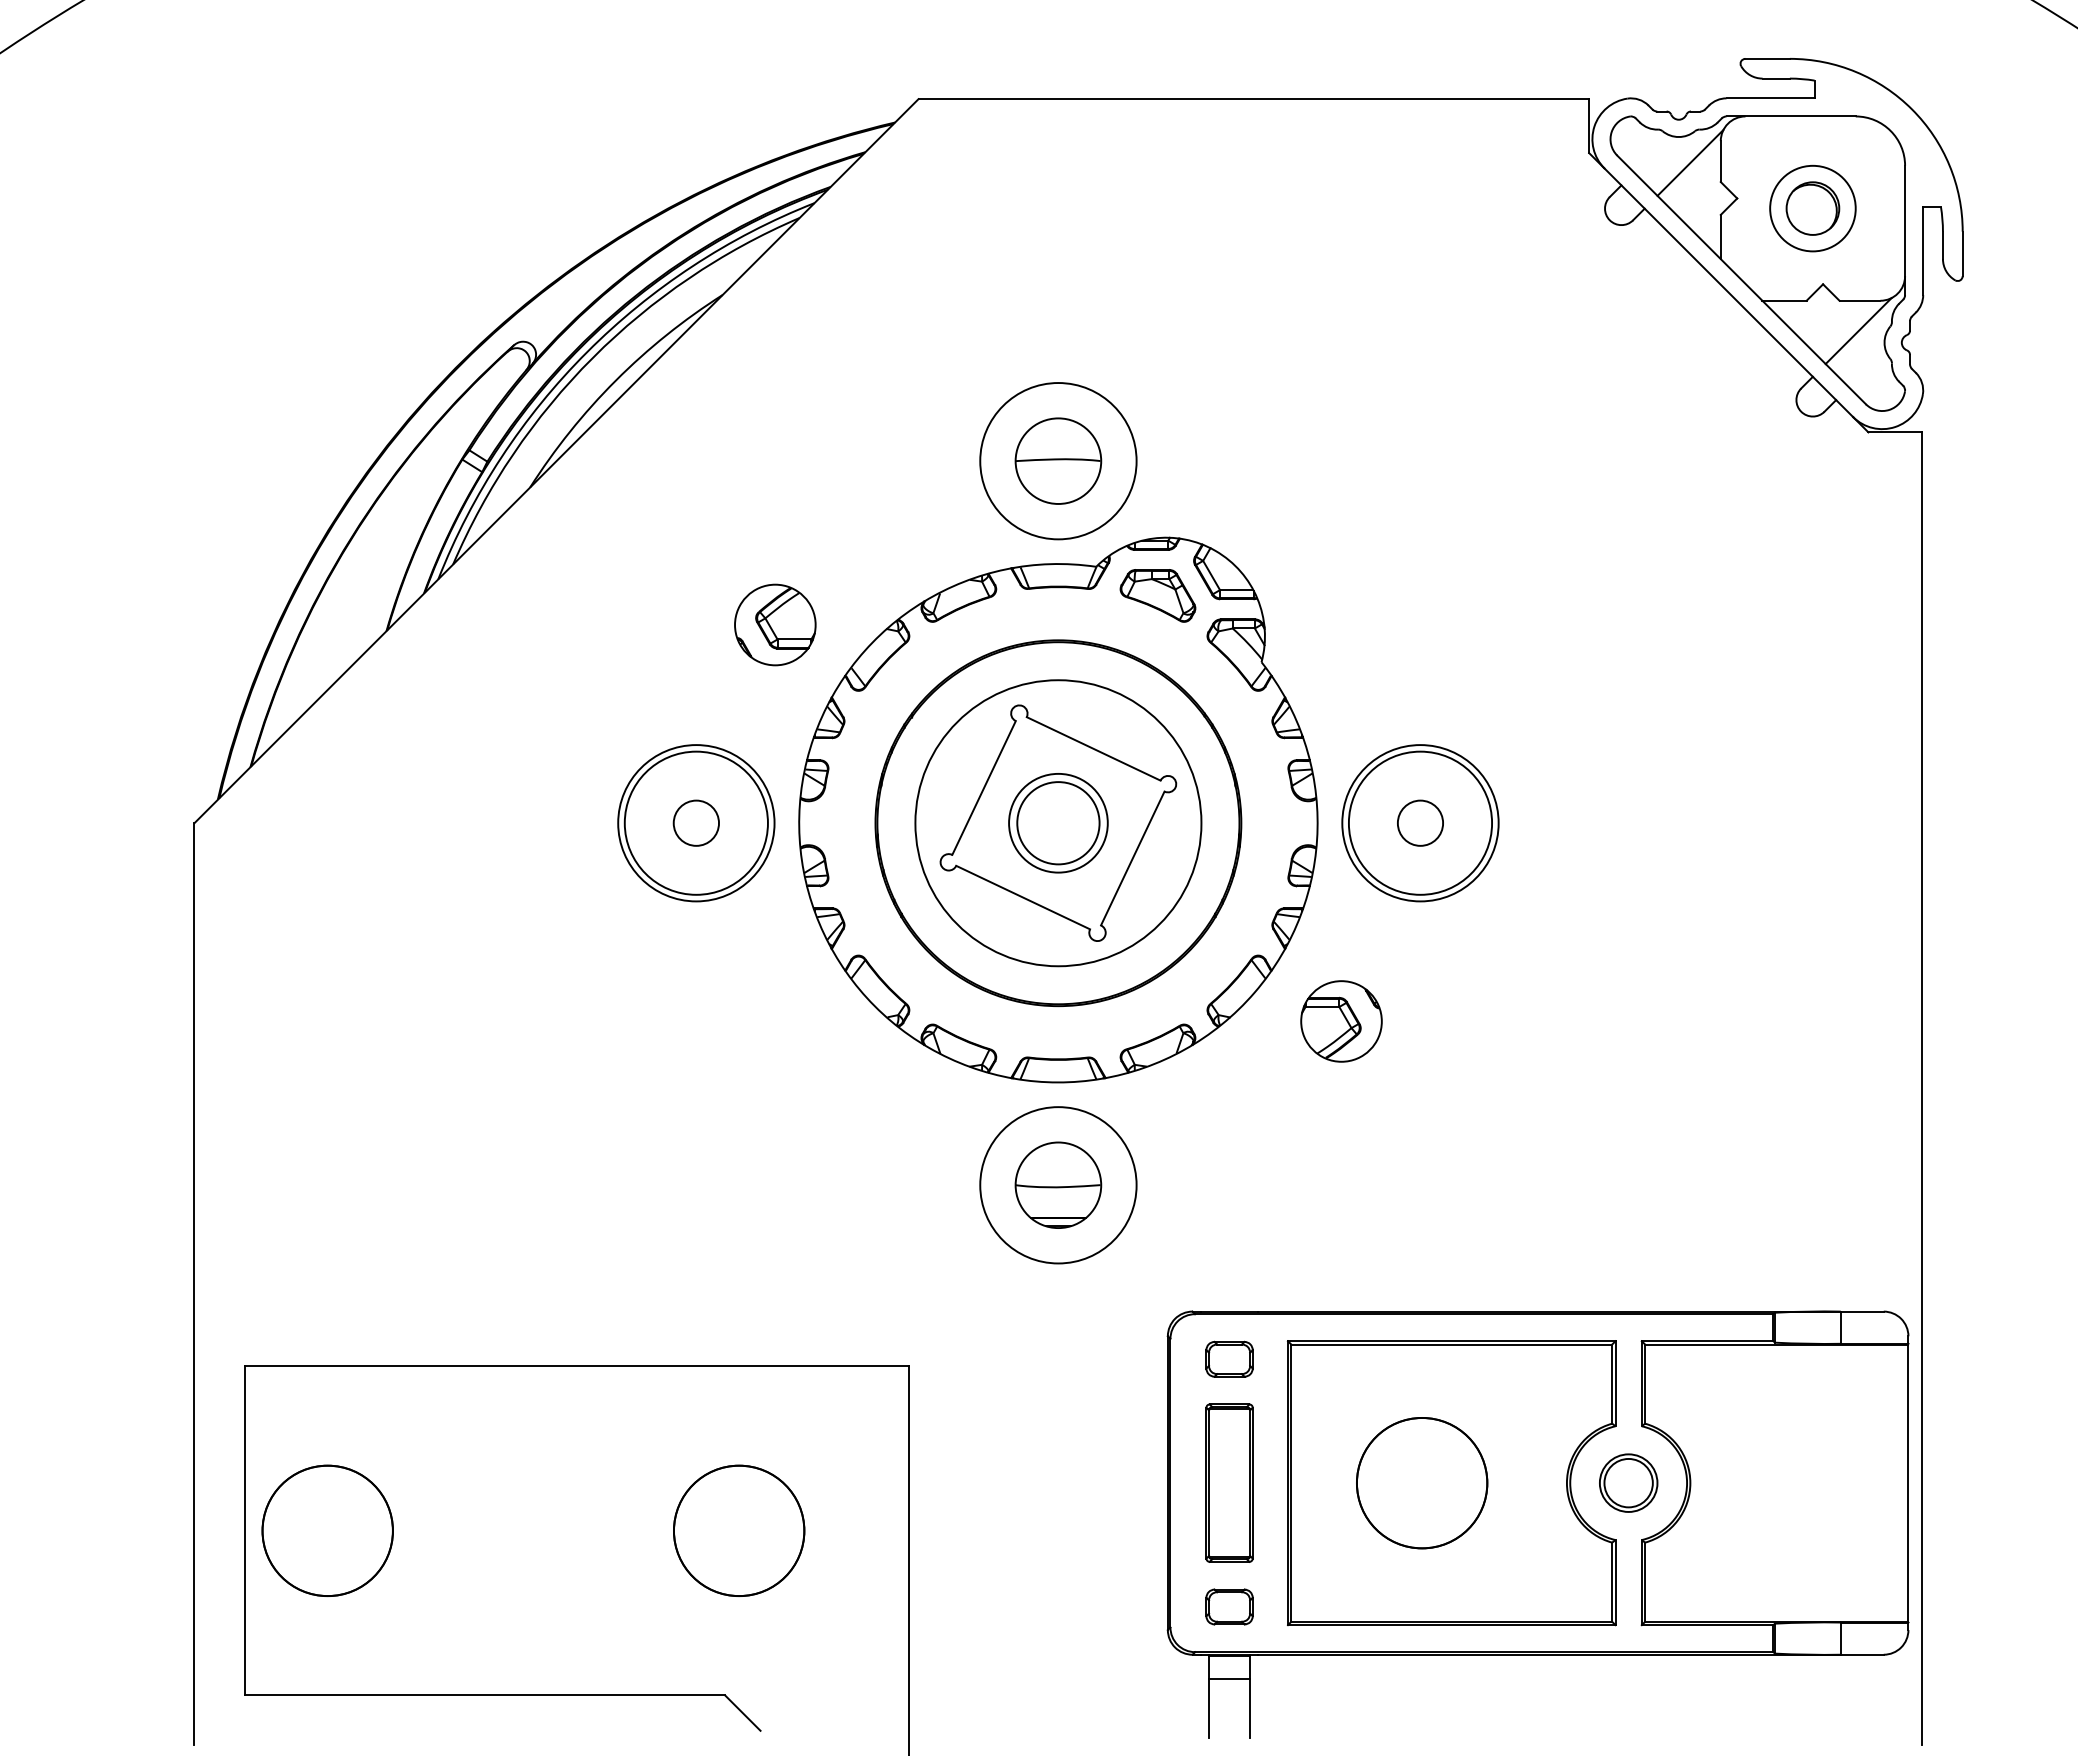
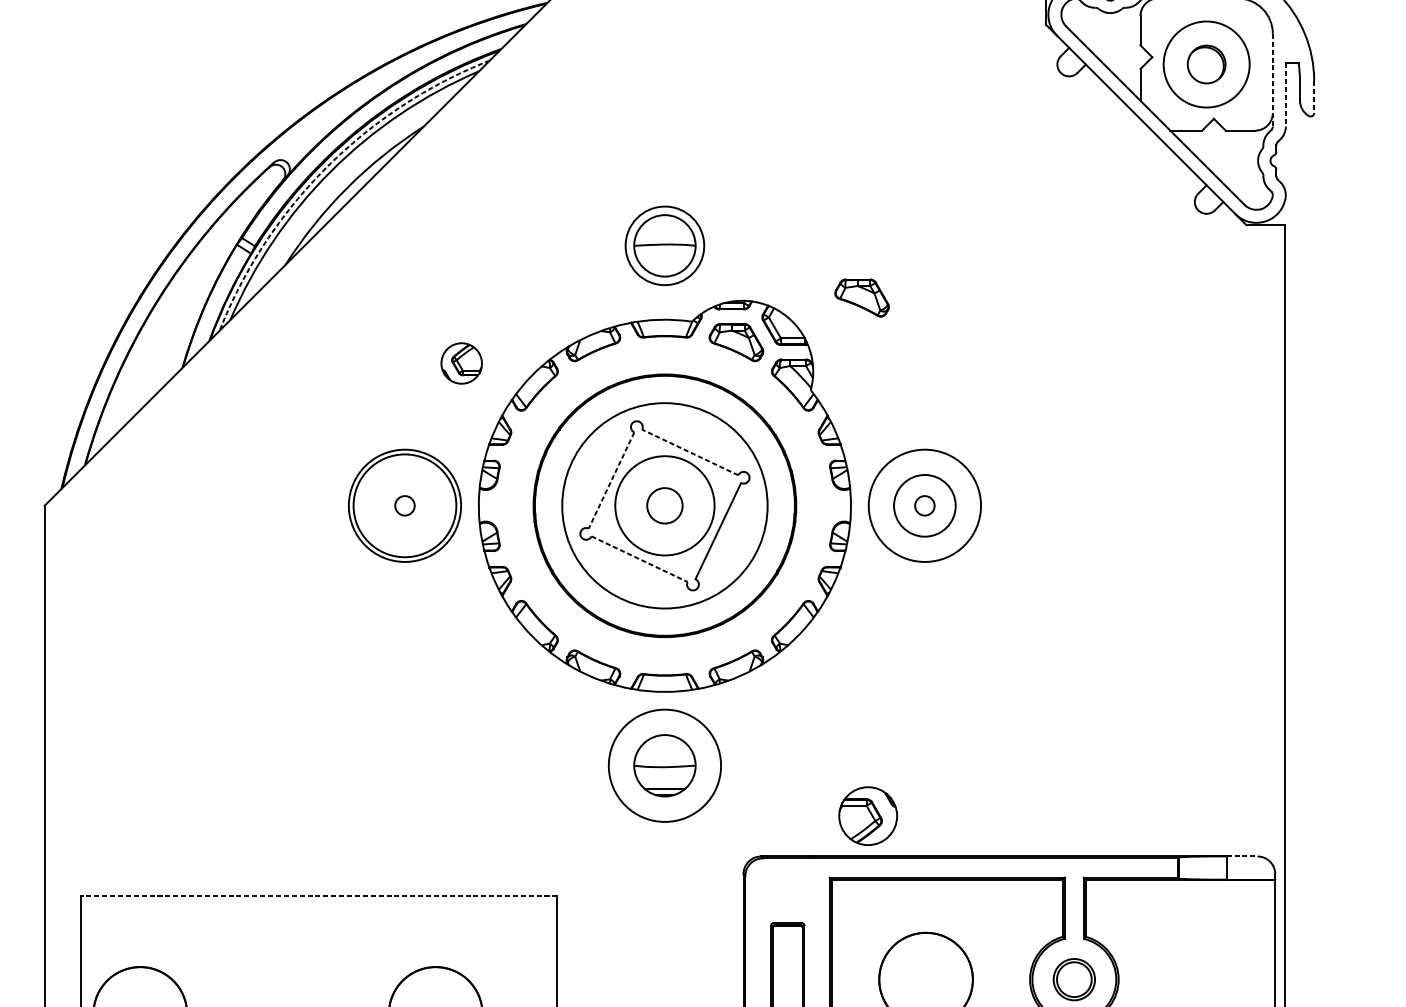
line: (1690, 162) -> (1118, 31), removed
circle: (1812, 208) -> (1206, 64), size x1.4
line: (1905, 230) -> (1273, 80), solid -> dashed
line: (1923, 251) -> (1286, 95), solid -> dashed
line: (1962, 254) -> (1314, 97), solid -> dashed
line: (1858, 331) -> (1239, 152), removed
arc: (587, 352) -> (326, 167), solid -> dashed
circle: (1058, 461) -> (664, 246), size x0.7
part: (1332, 533) -> (861, 297), added
part: (775, 624) -> (461, 363), size x0.7
line: (1093, 748) -> (690, 452), solid -> dashed
line: (983, 788) -> (611, 480), solid -> dashed
circle: (696, 822) -> (405, 505), size x0.6
circle: (1058, 822) -> (664, 505), size x1.4
circle: (1420, 822) -> (924, 505), size x0.6
circle: (1420, 822) -> (924, 505), size x0.6
circle: (1058, 823) -> (664, 506), size x0.6
line: (1023, 897) -> (639, 559), solid -> dashed
part: (1341, 1021) -> (868, 816), moved
line: (1862, 1311) -> (1242, 856), solid -> dashed
part: (1229, 1358) -> (787, 890), removed
line: (577, 1366) -> (319, 895), solid -> dashed

